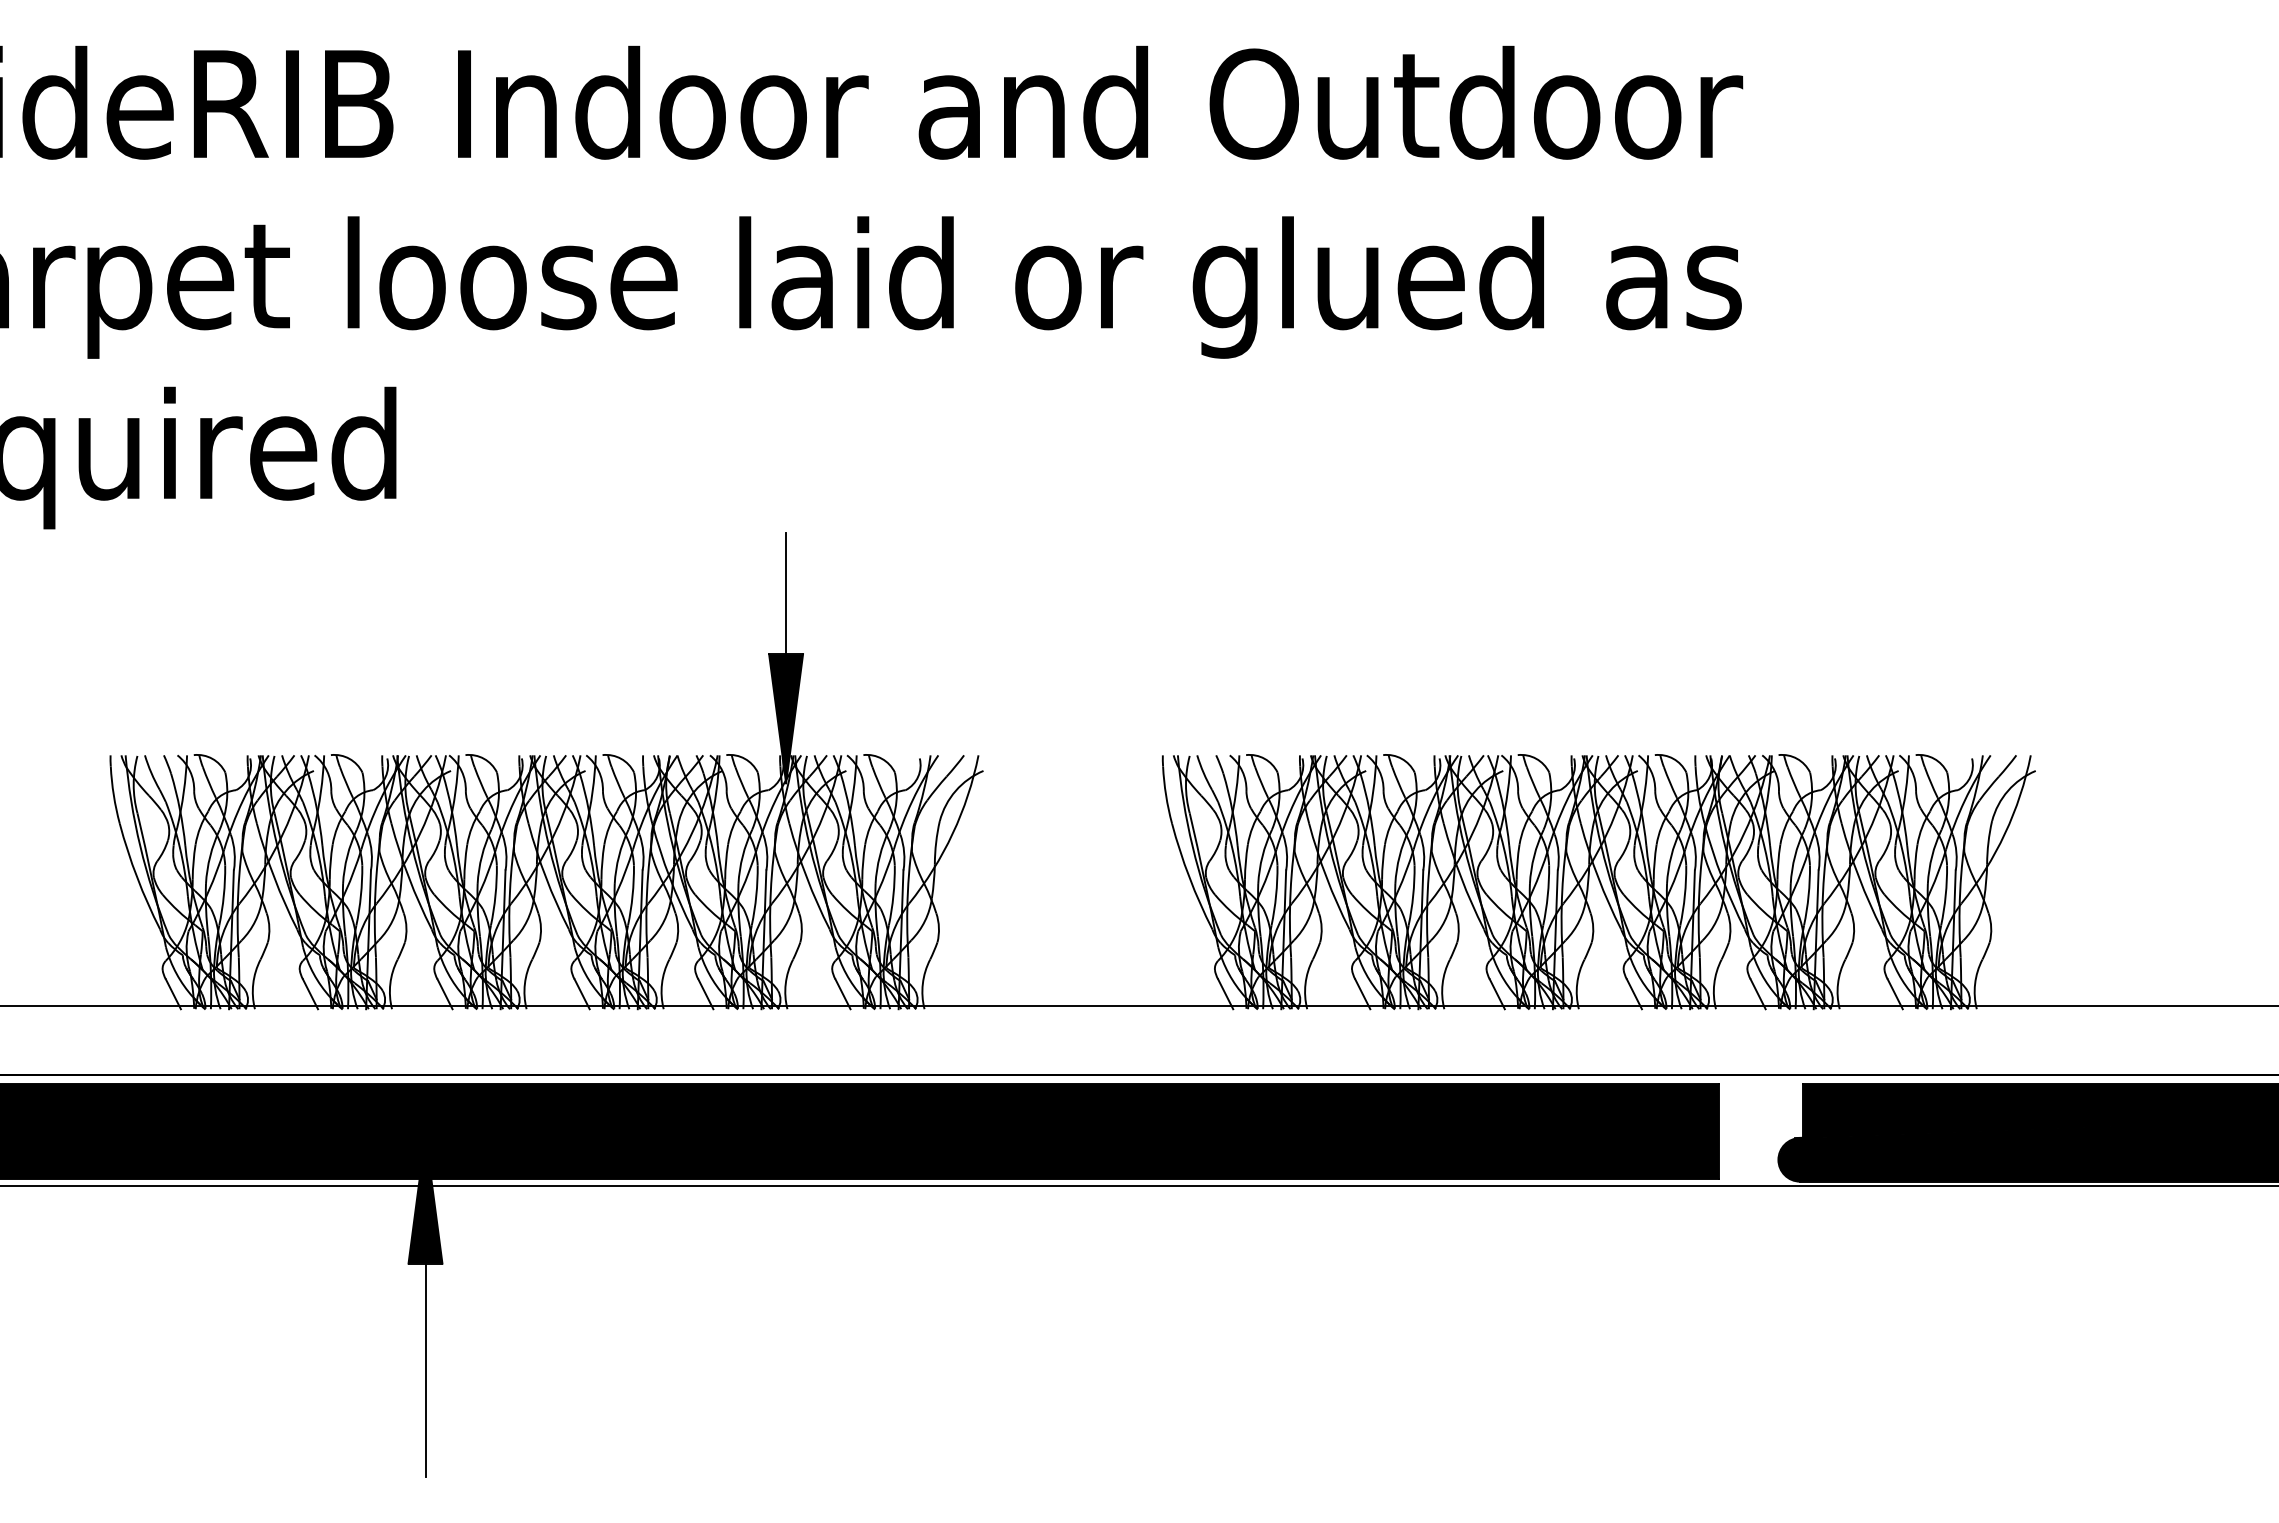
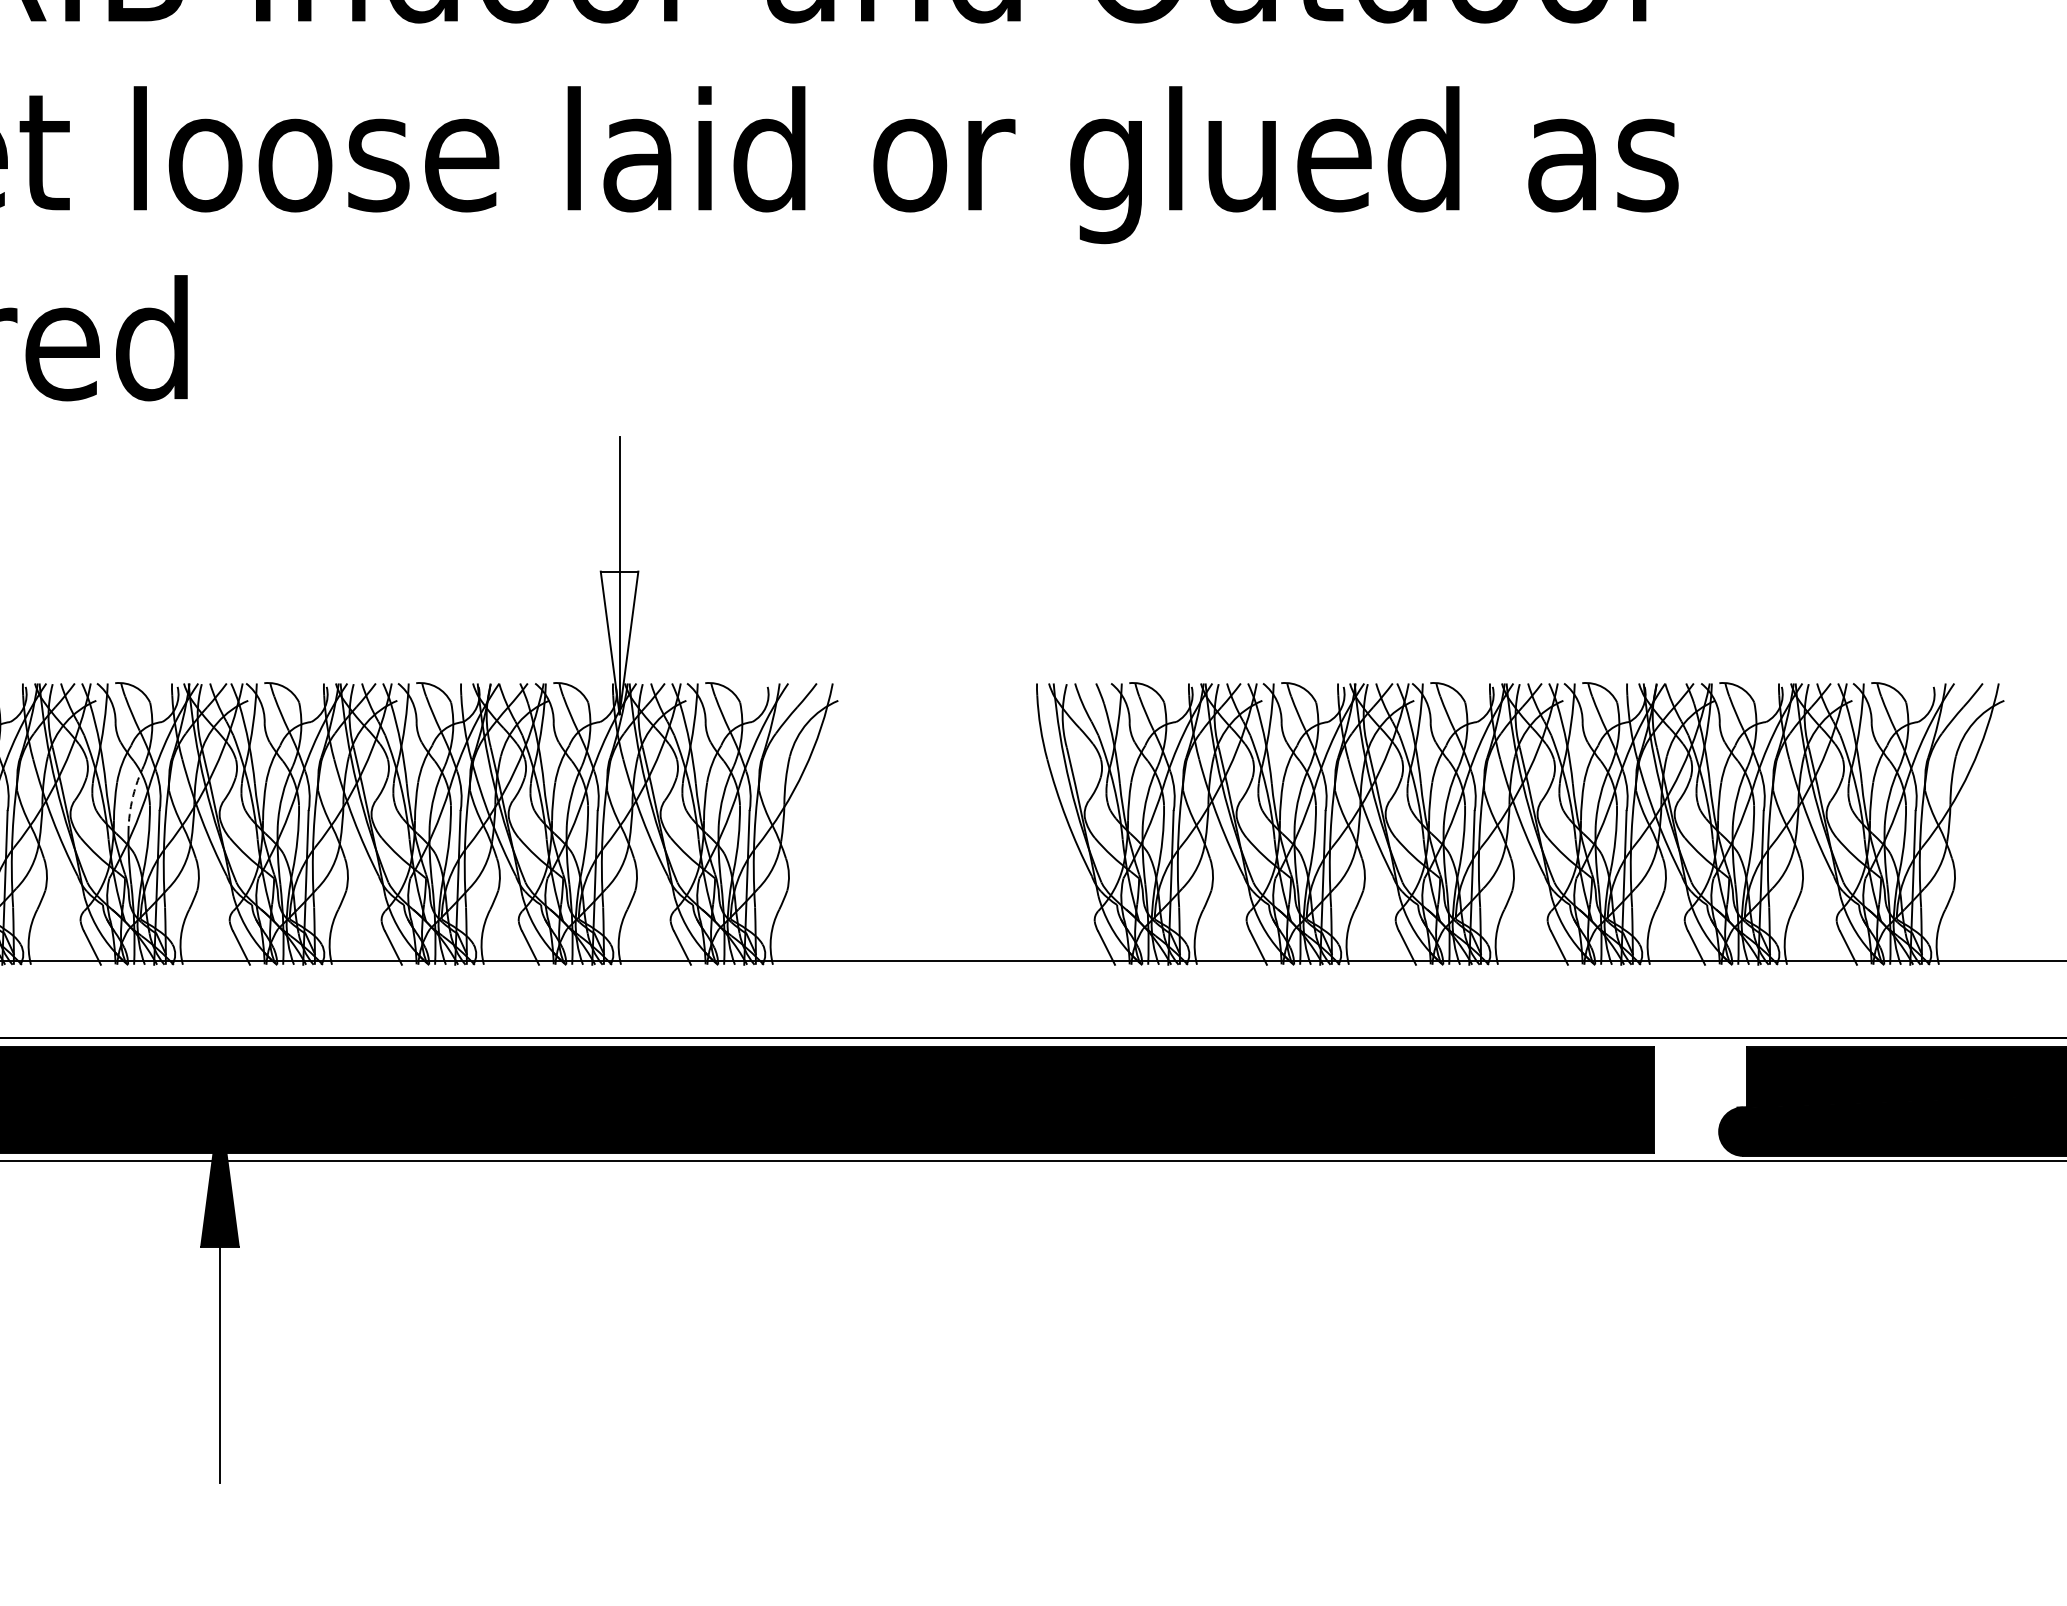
fill: (786, 718) -> (620, 642), removed
arc: (347, 856) -> (133, 795), solid -> dashed

